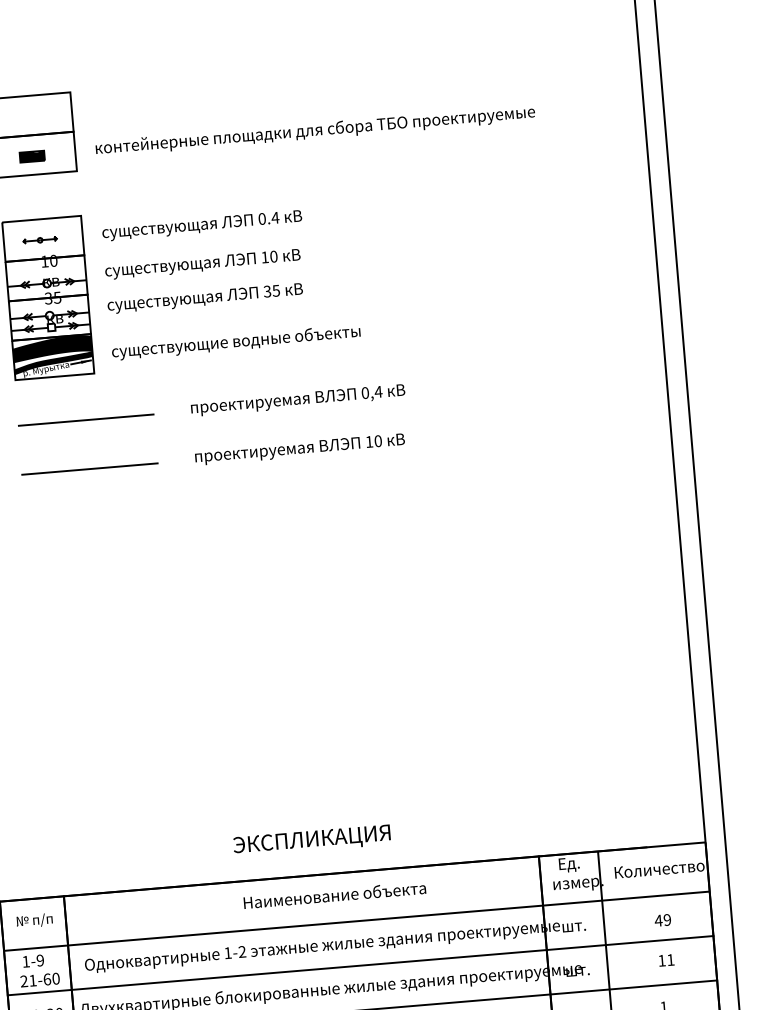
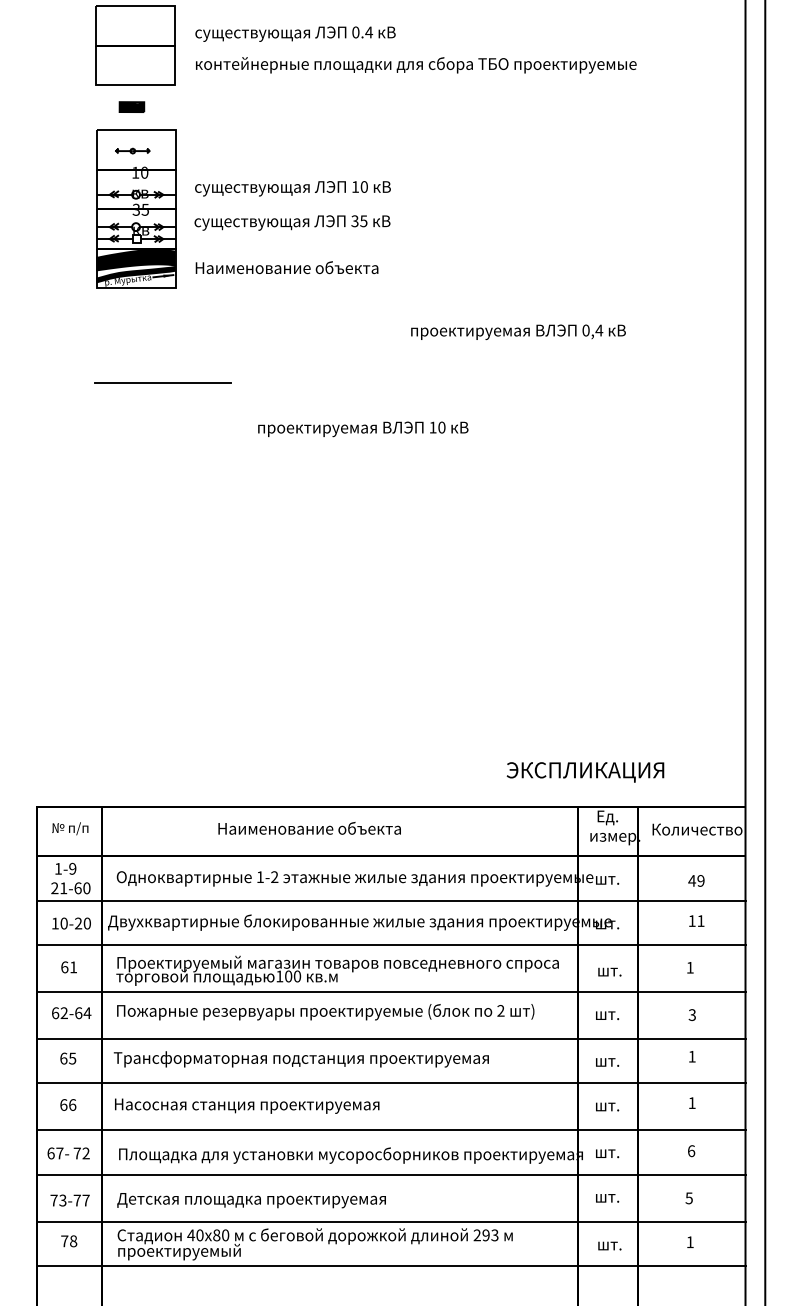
part: (31, 156) -> (131, 106), moved
text: (202, 225) -> (295, 33), moved
text: (236, 342) -> (319, 269), существующие водные объекты -> Наименование объекта
text: (298, 399) -> (518, 331), moved
line: (86, 420) -> (163, 334), removed
text: (300, 449) -> (363, 429), moved
text: (312, 841) -> (585, 772), moved
text: (334, 895) -> (309, 828), moved

